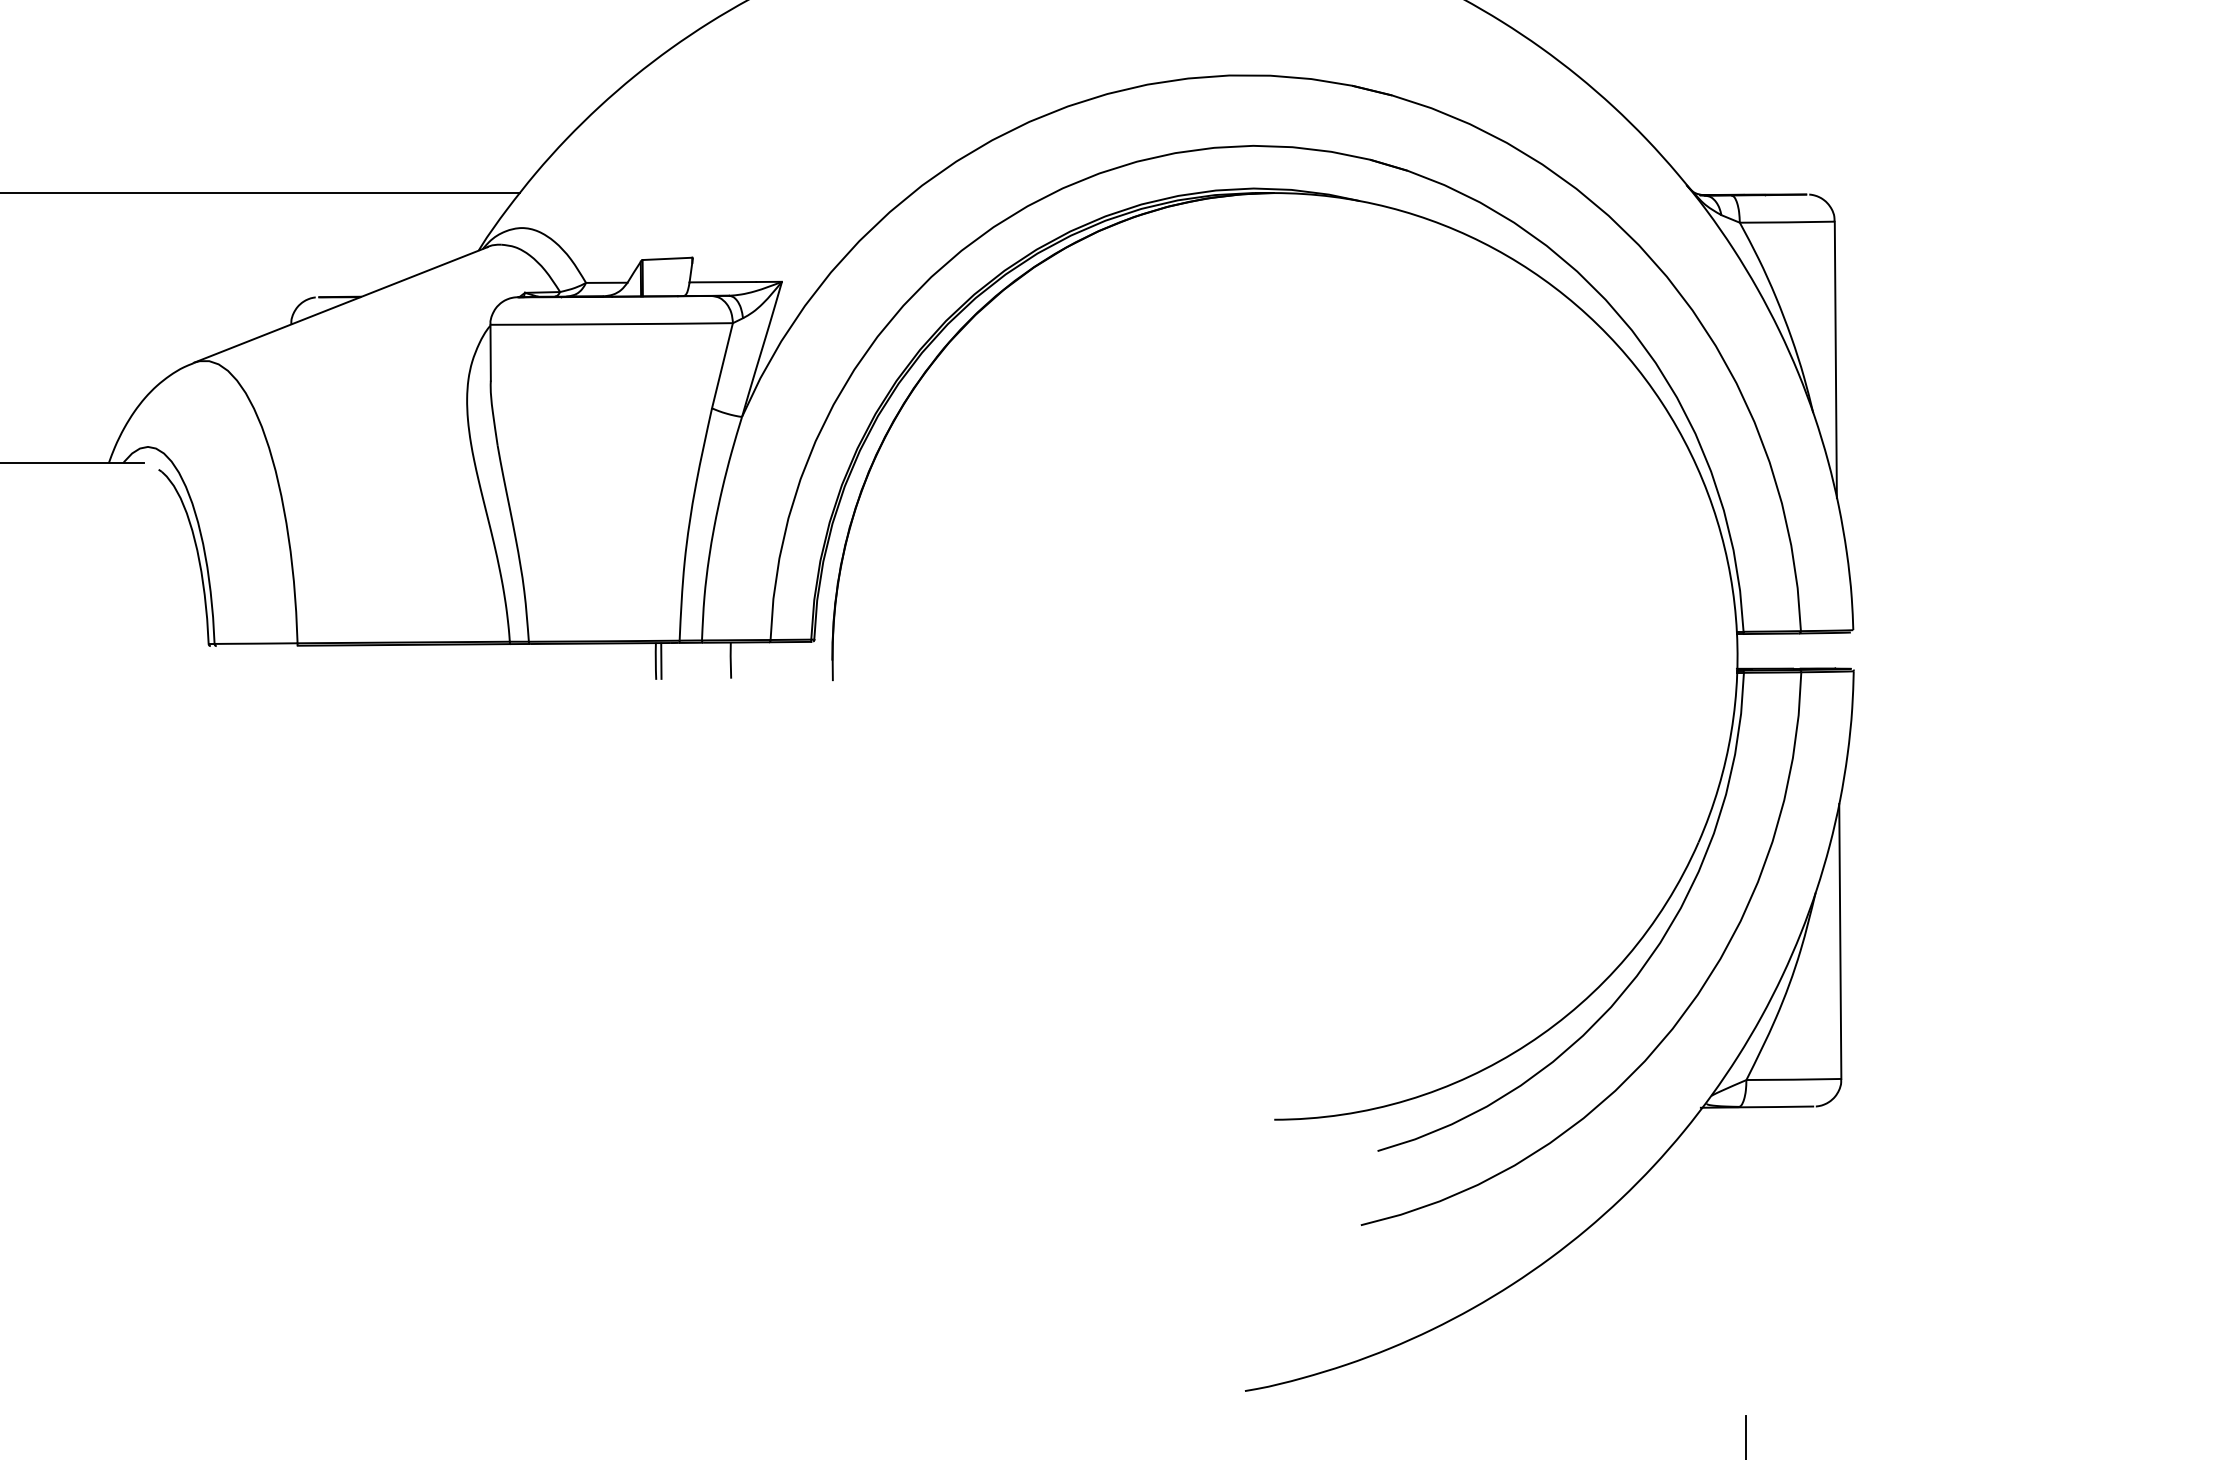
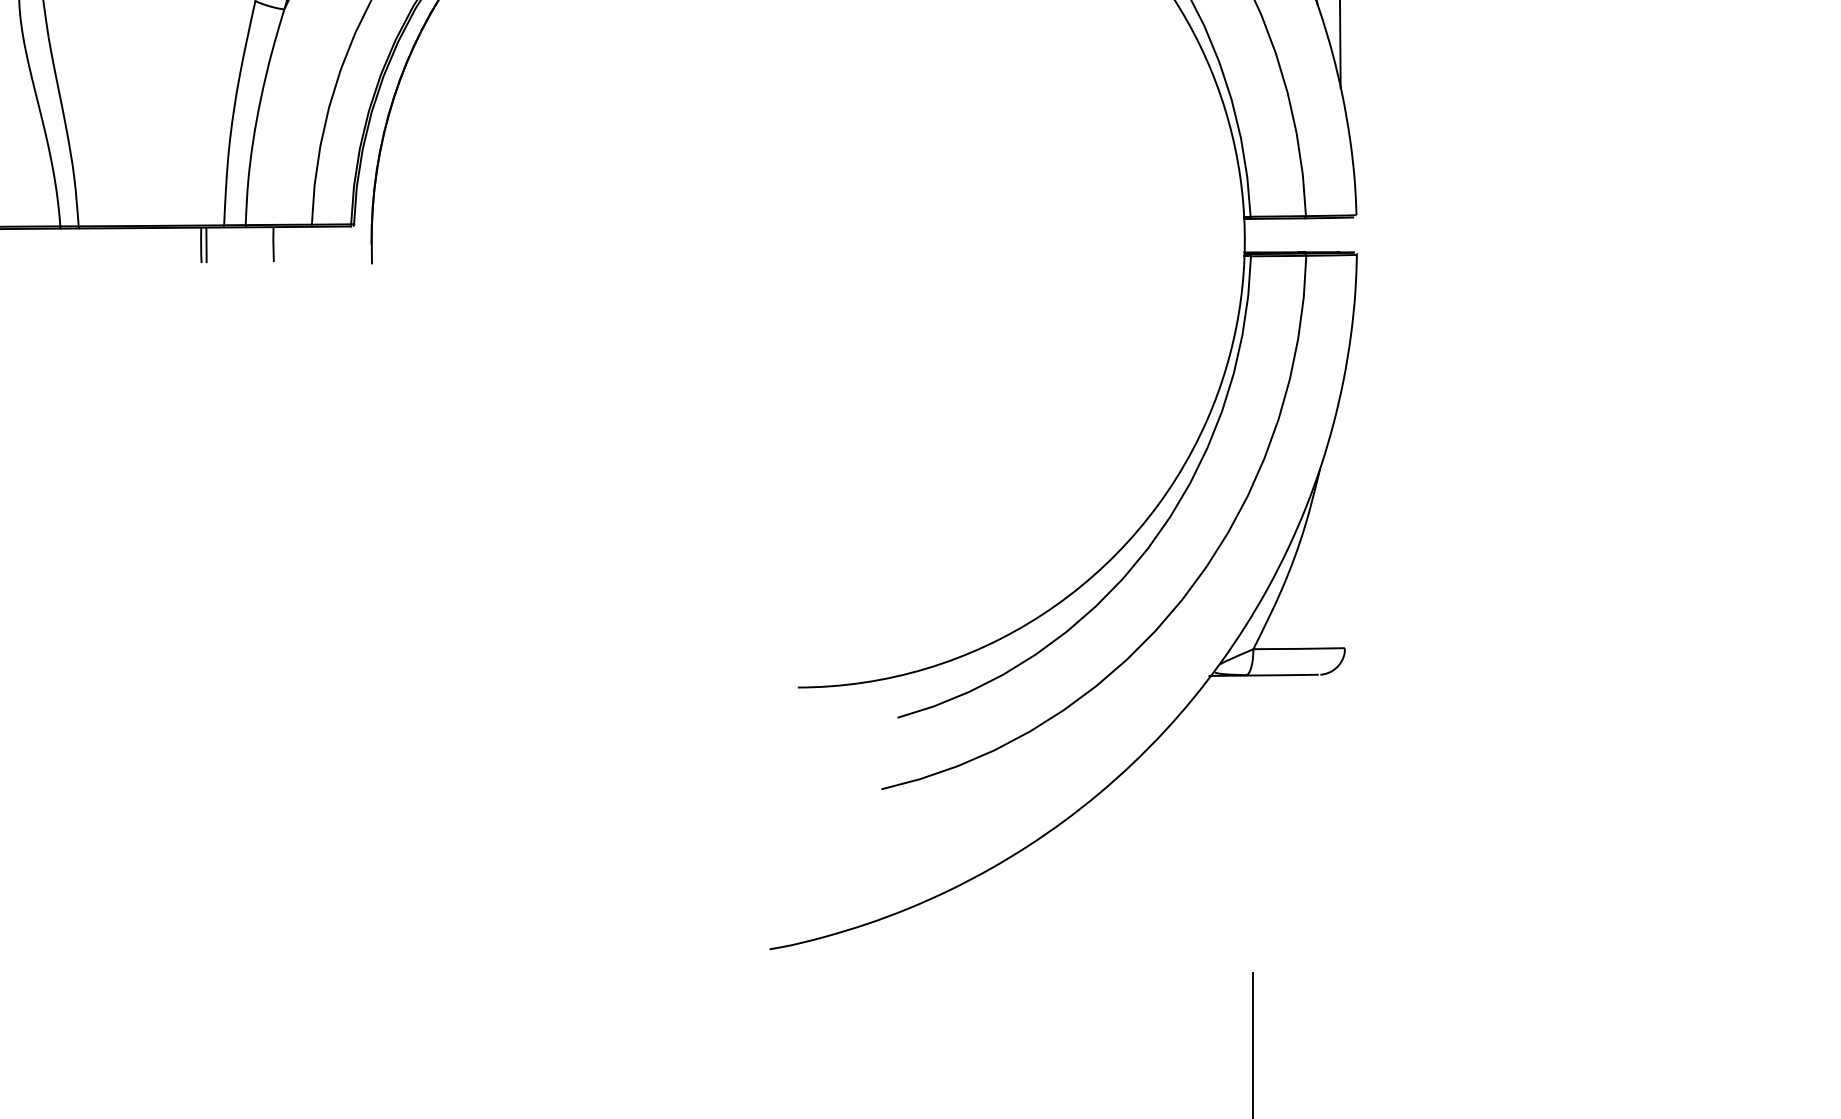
line: (1840, 940) -> (1344, 514), removed

